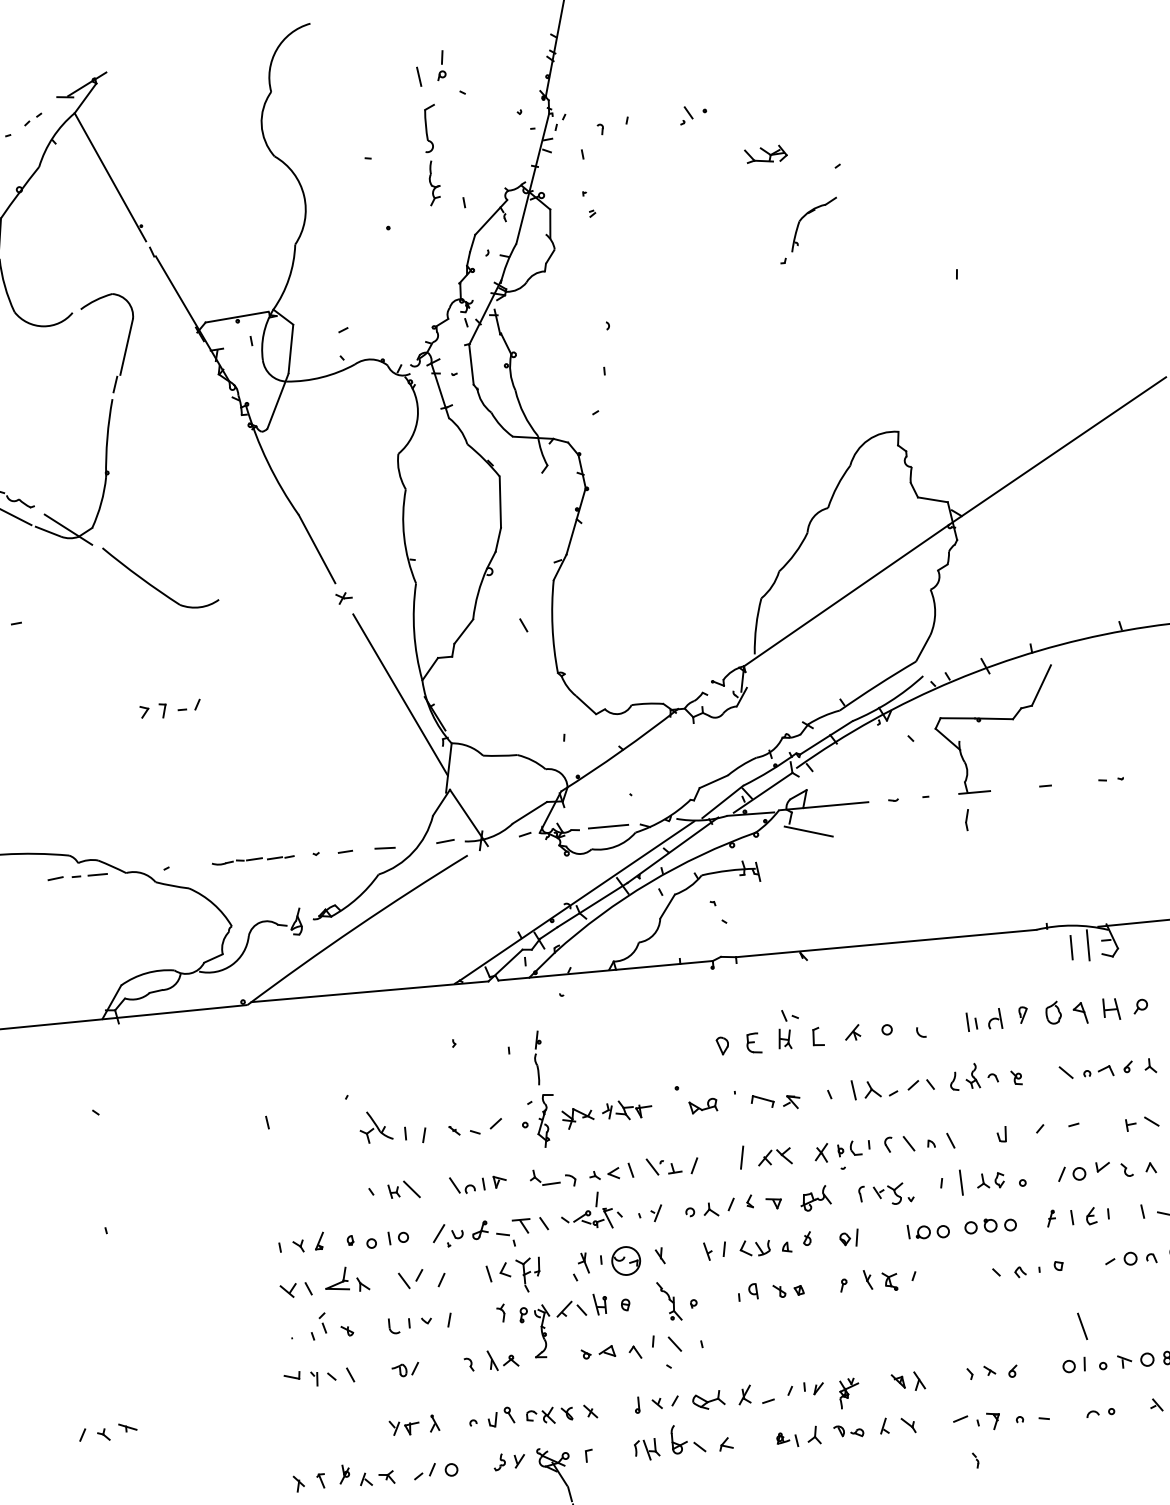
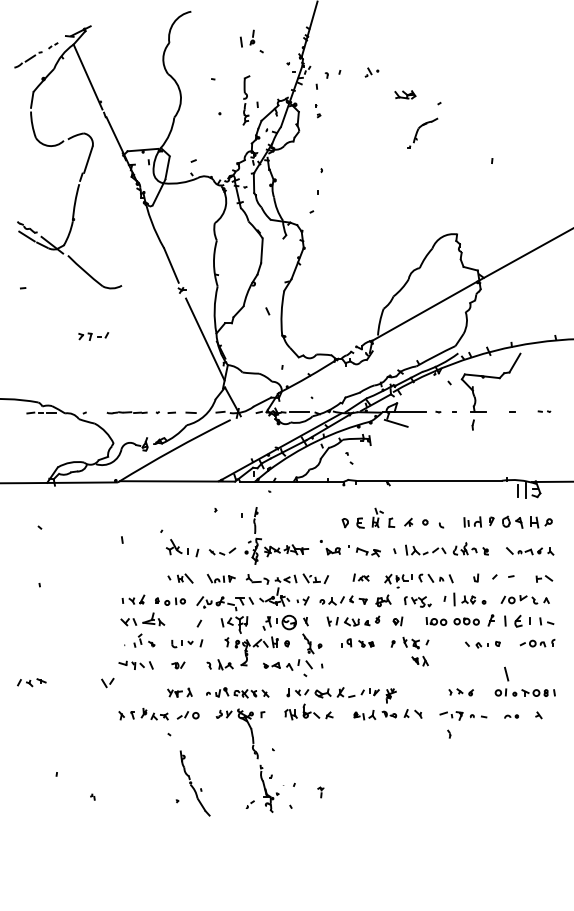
part: (432, 155) -> (246, 100), moved
part: (764, 1155) -> (360, 577), size x0.6
part: (1076, 1217) -> (508, 621), size x1.4
part: (410, 1278) -> (107, 682), moved
part: (906, 1380) -> (419, 660), moved

